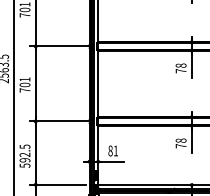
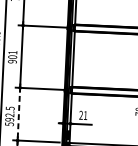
text: (24, 90) -> (12, 61), 701 -> 901
text: (110, 150) -> (81, 114), 81 -> 21
line: (35, 152) -> (18, 113), solid -> dashed

